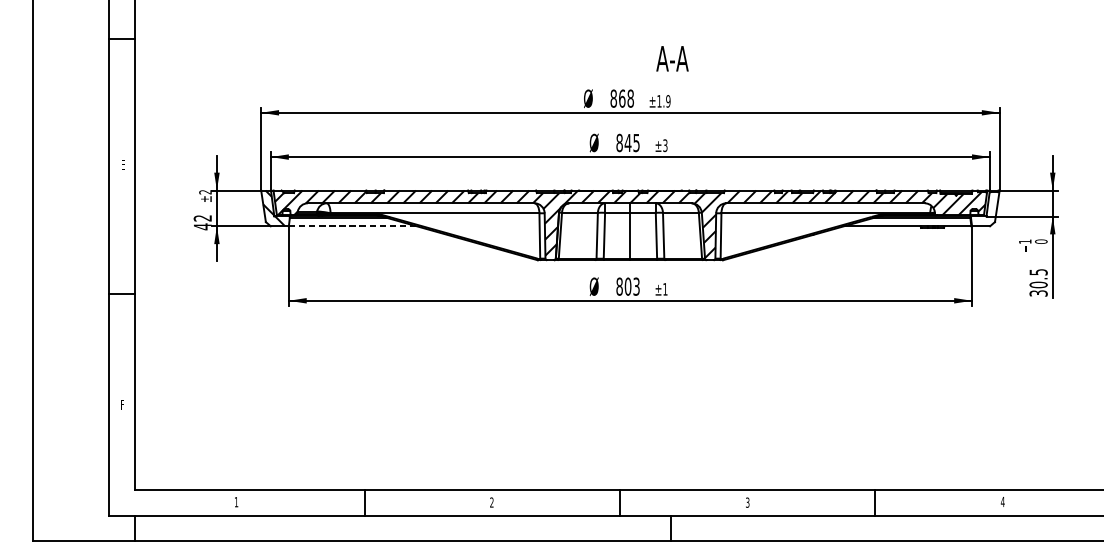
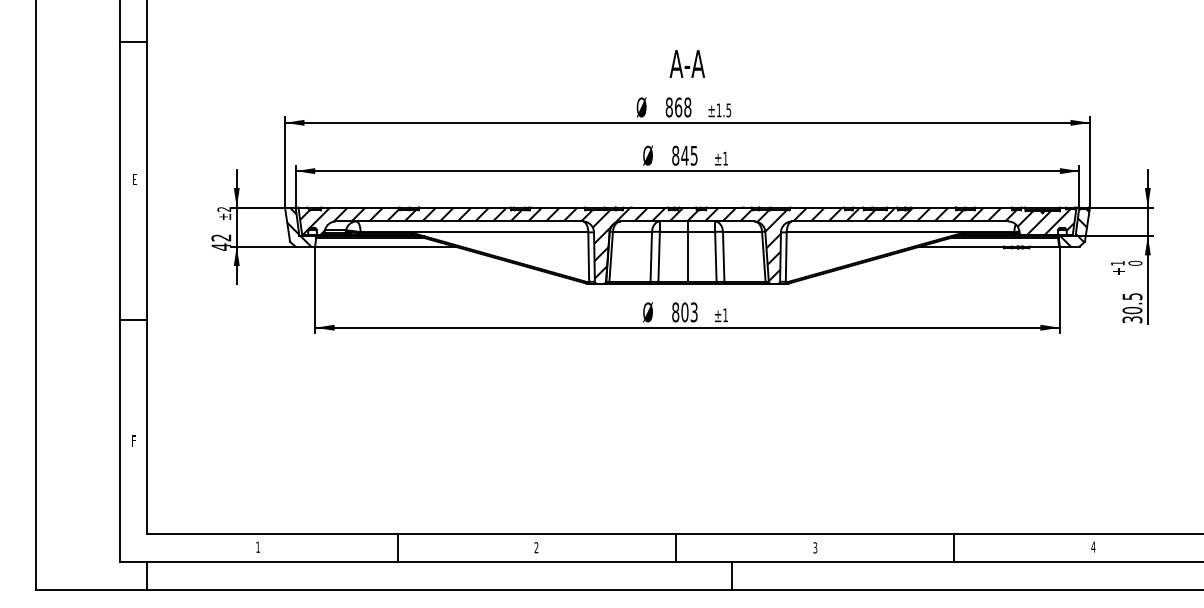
text: (671, 58) -> (686, 63), moved
text: (668, 100) -> (728, 109), ±1.9 -> ±1.5
text: (665, 145) -> (725, 158), ±3 -> ±1
hatch: (985, 208) -> (1074, 227), added
line: (352, 226) -> (384, 246), dashed -> solid

